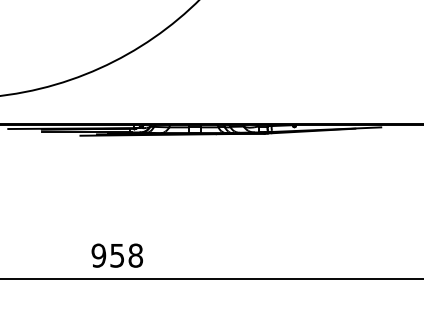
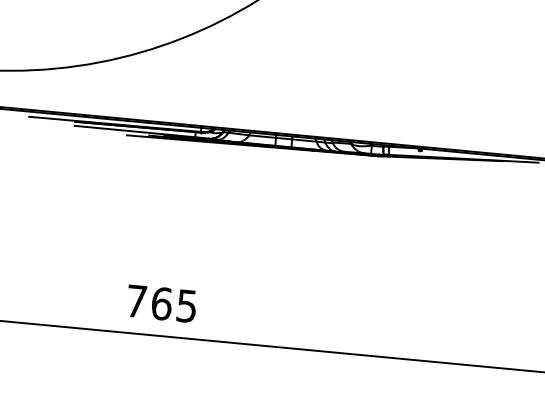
text: (117, 255) -> (162, 303), 958 -> 765

